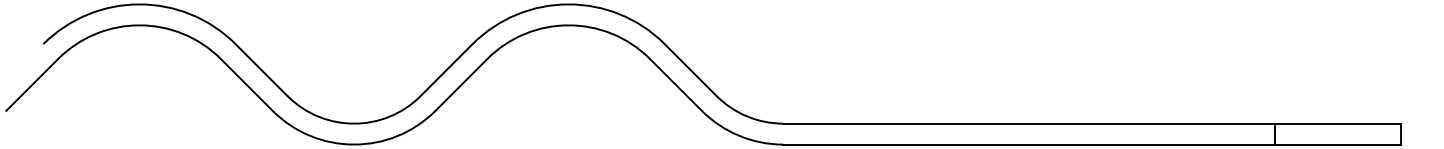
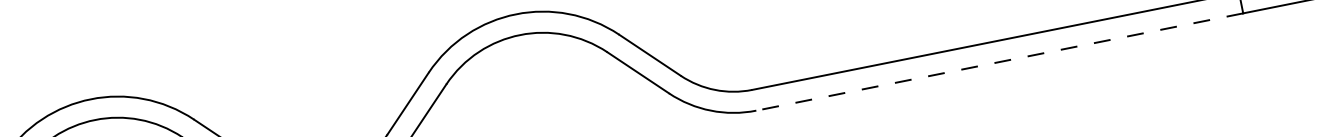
line: (1029, 144) -> (1000, 61), solid -> dashed

